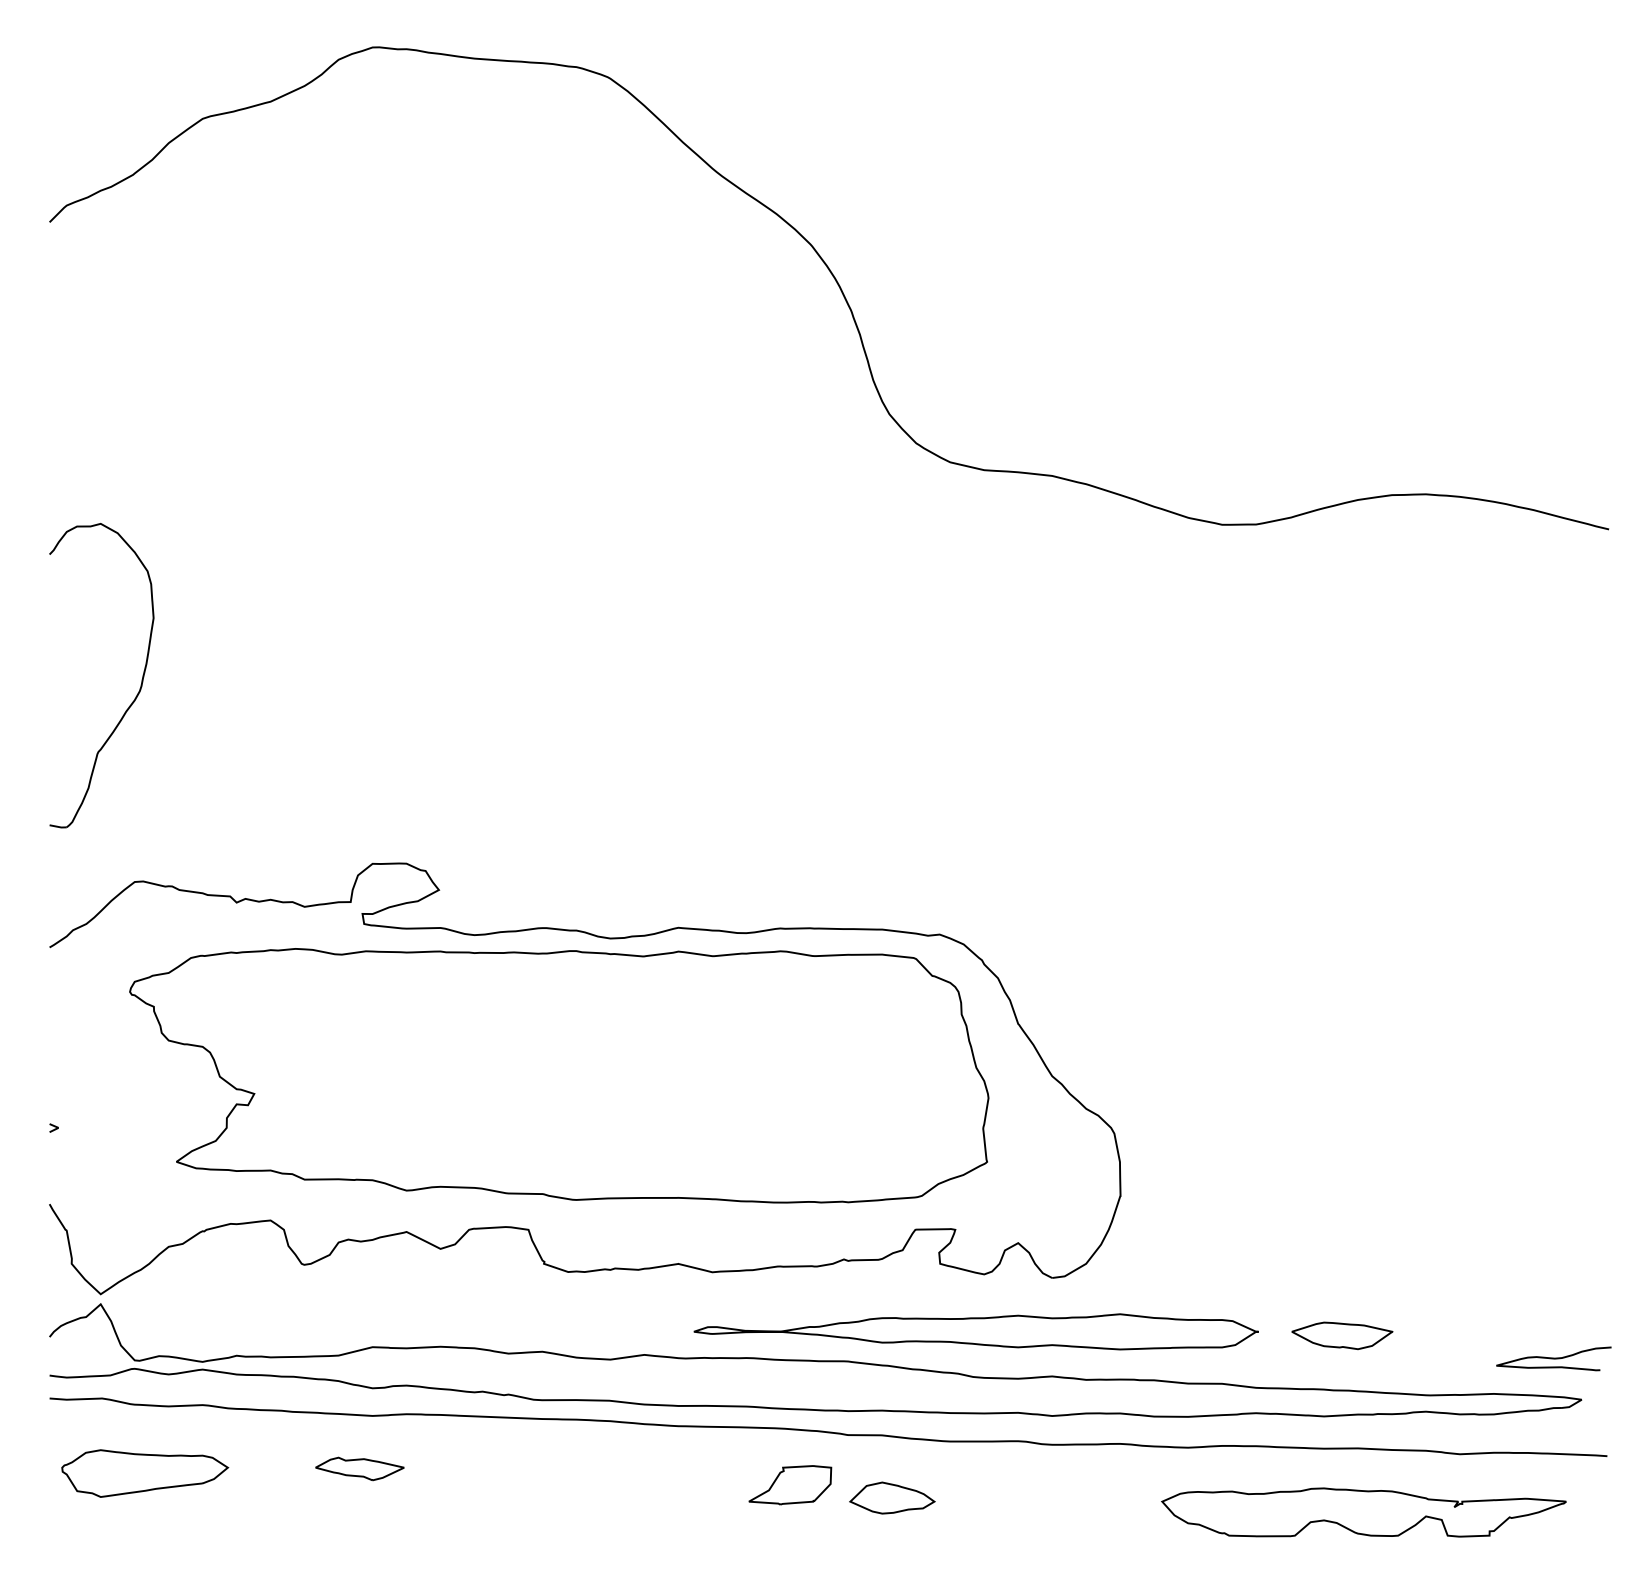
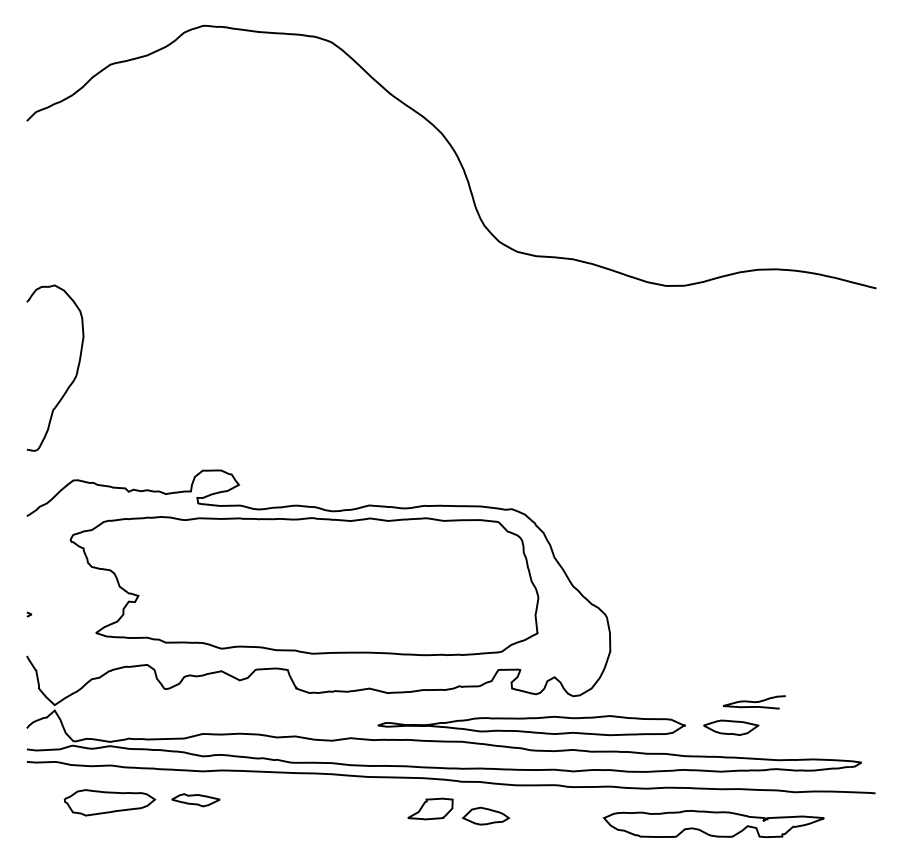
curve: (1552, 1359) -> (753, 702), moved
part: (144, 1473) -> (109, 802), moved
part: (1363, 1513) -> (713, 824), moved

